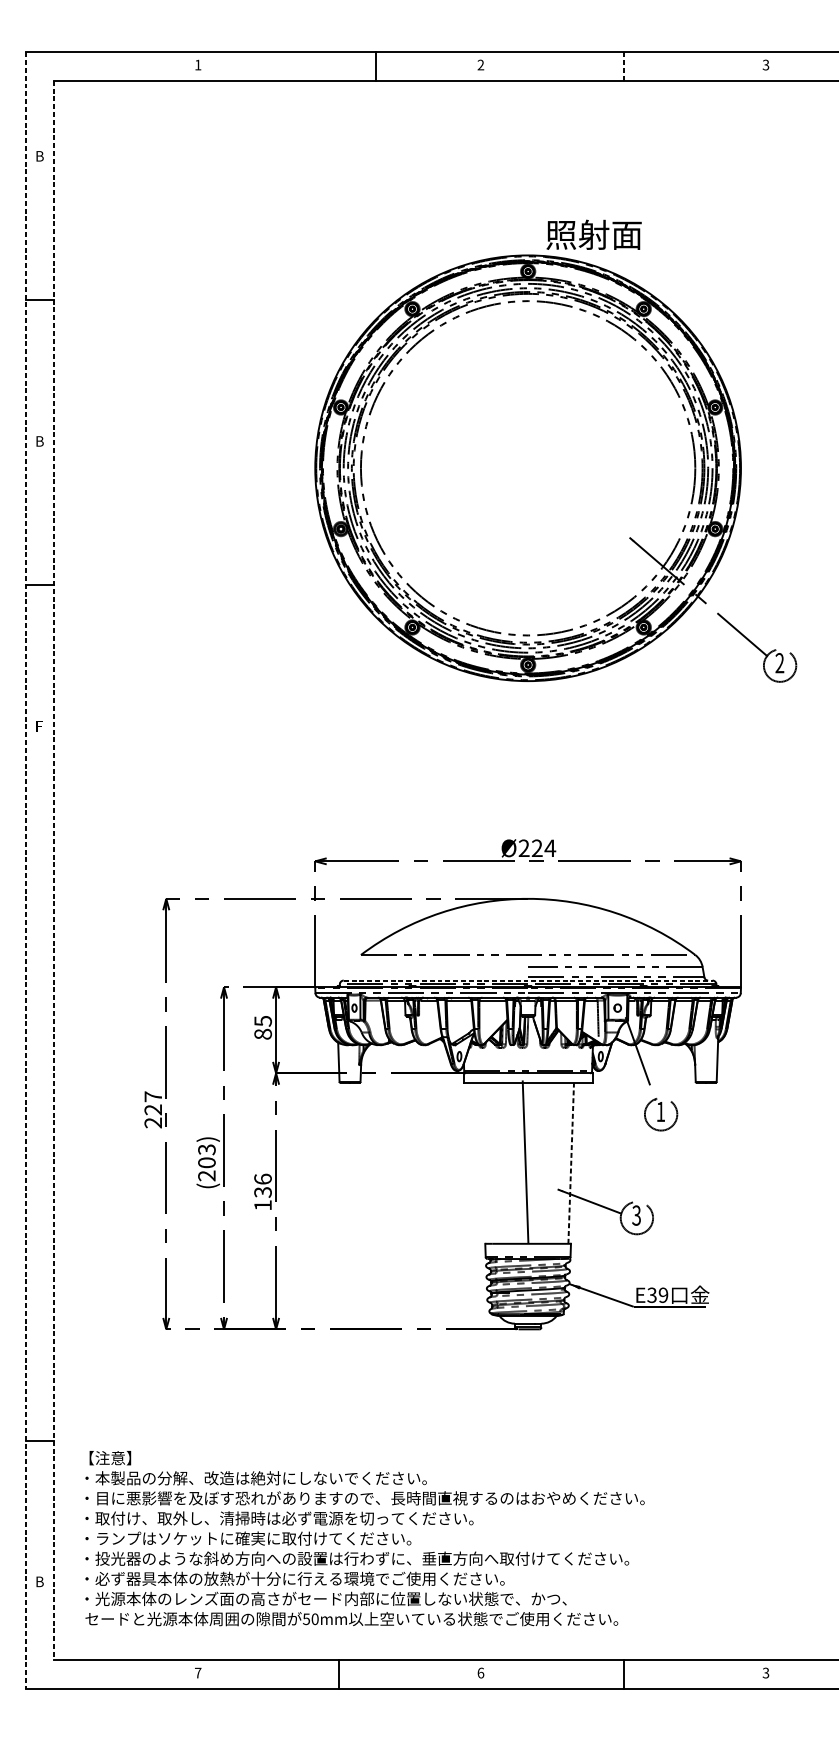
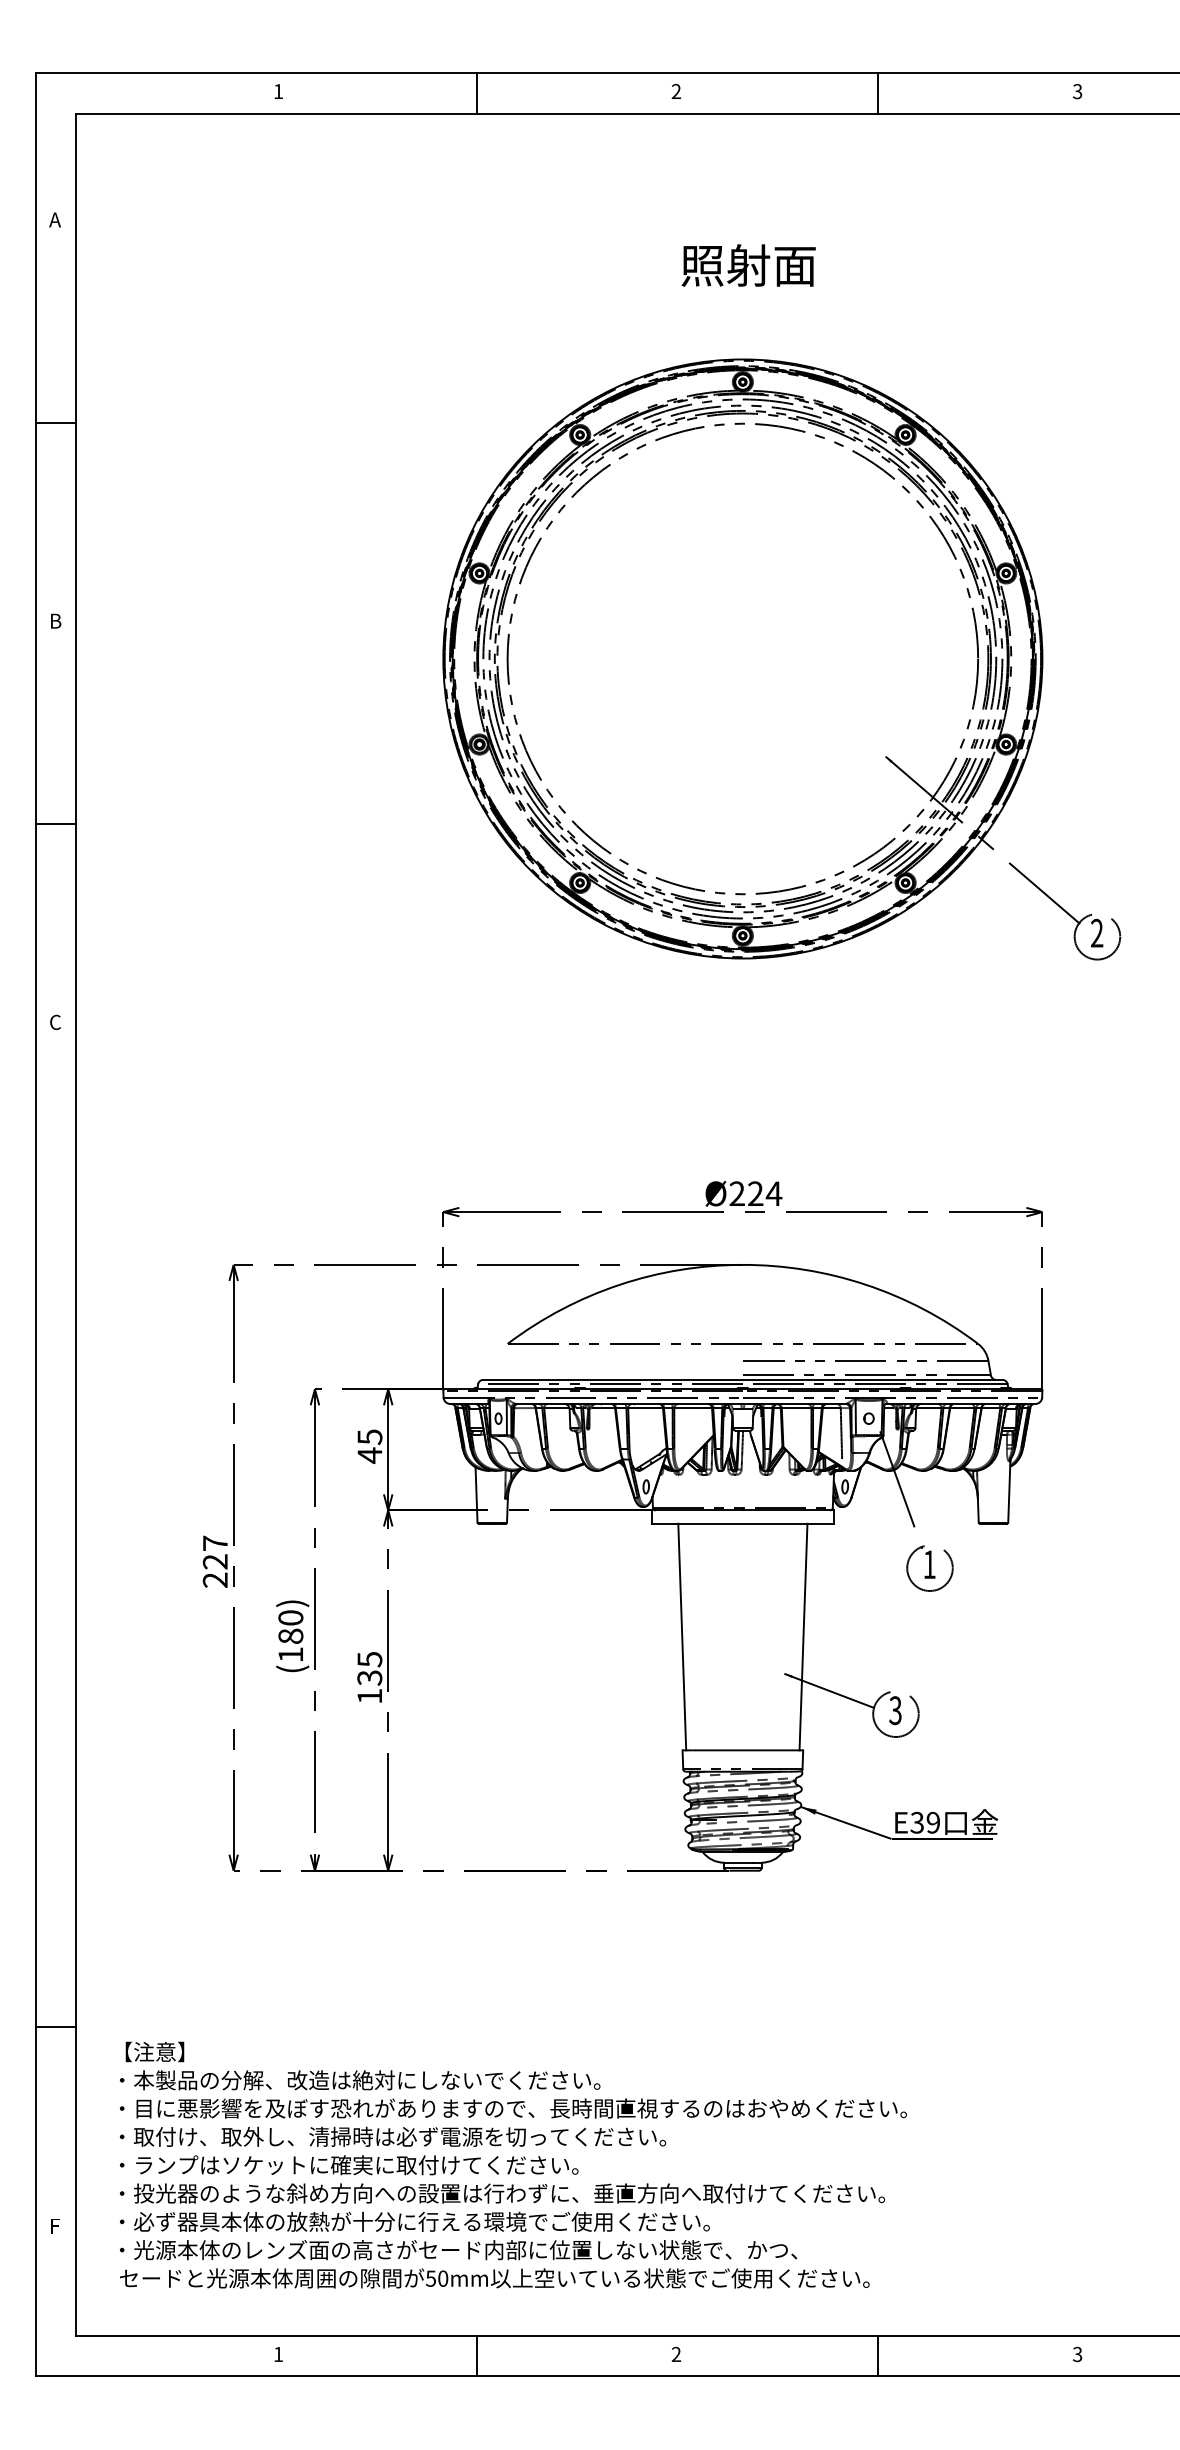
line: (375, 66) -> (476, 93), moved
line: (624, 67) -> (878, 94), dashed -> solid
text: (39, 155) -> (55, 219), B -> A
text: (593, 234) -> (748, 265), moved
text: (39, 726) -> (55, 1022), F -> C
line: (25, 870) -> (35, 1225), dashed -> solid
line: (53, 870) -> (75, 1225), dashed -> solid
line: (527, 980) -> (742, 1379), dashed -> solid
text: (262, 1034) -> (369, 1455), 85 -> 45
line: (525, 1161) -> (682, 1636), moved
text: (206, 1162) -> (290, 1636), (203) -> (180)
line: (571, 1162) -> (803, 1636), dashed -> solid
text: (262, 1179) -> (369, 1659), 136 -> 135
text: (40, 1581) -> (56, 2225), B -> F
text: (198, 1673) -> (278, 2354), 7 -> 1
text: (480, 1673) -> (676, 2354), 6 -> 2

